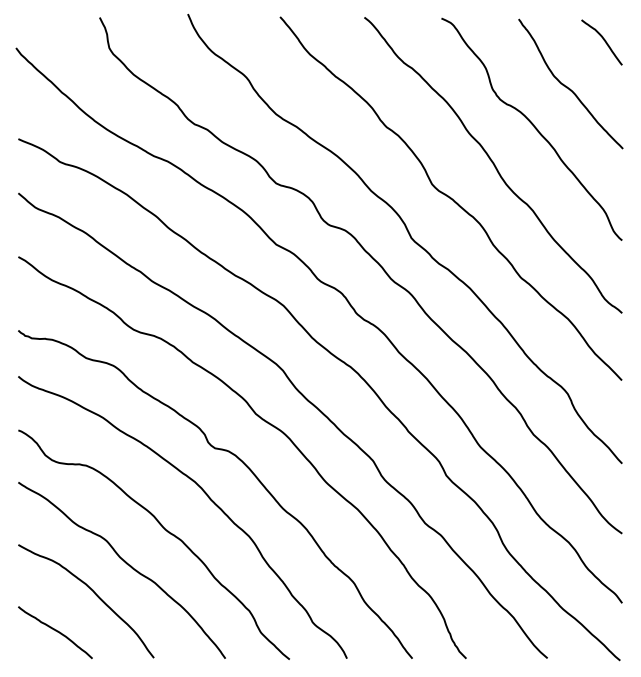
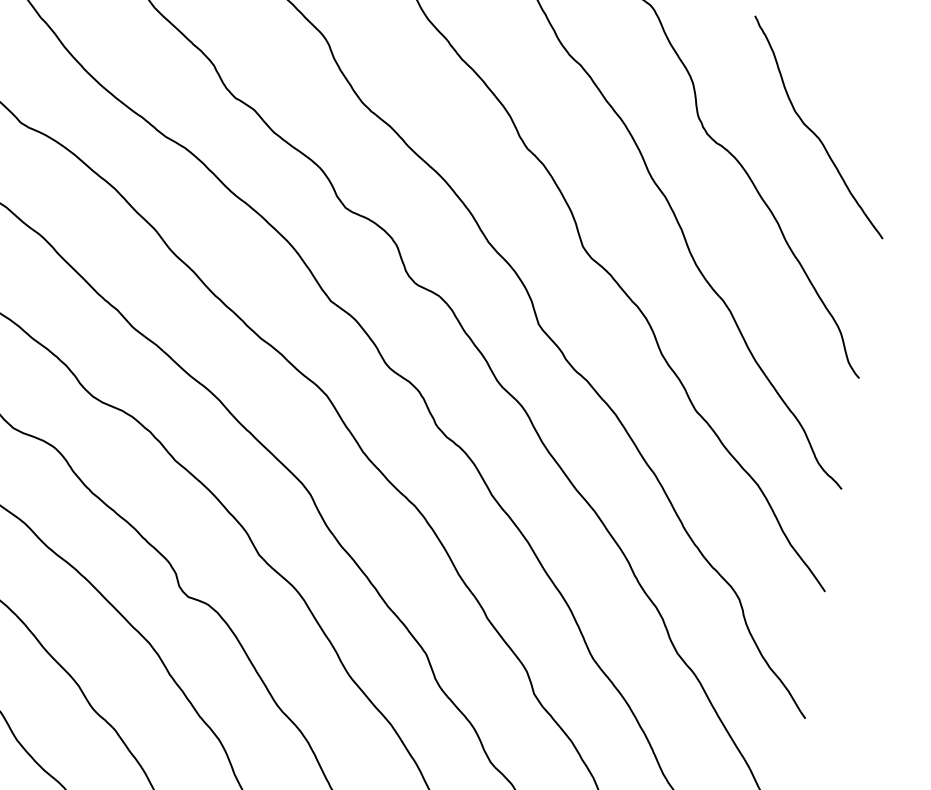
curve: (603, 40) -> (879, 68), removed

